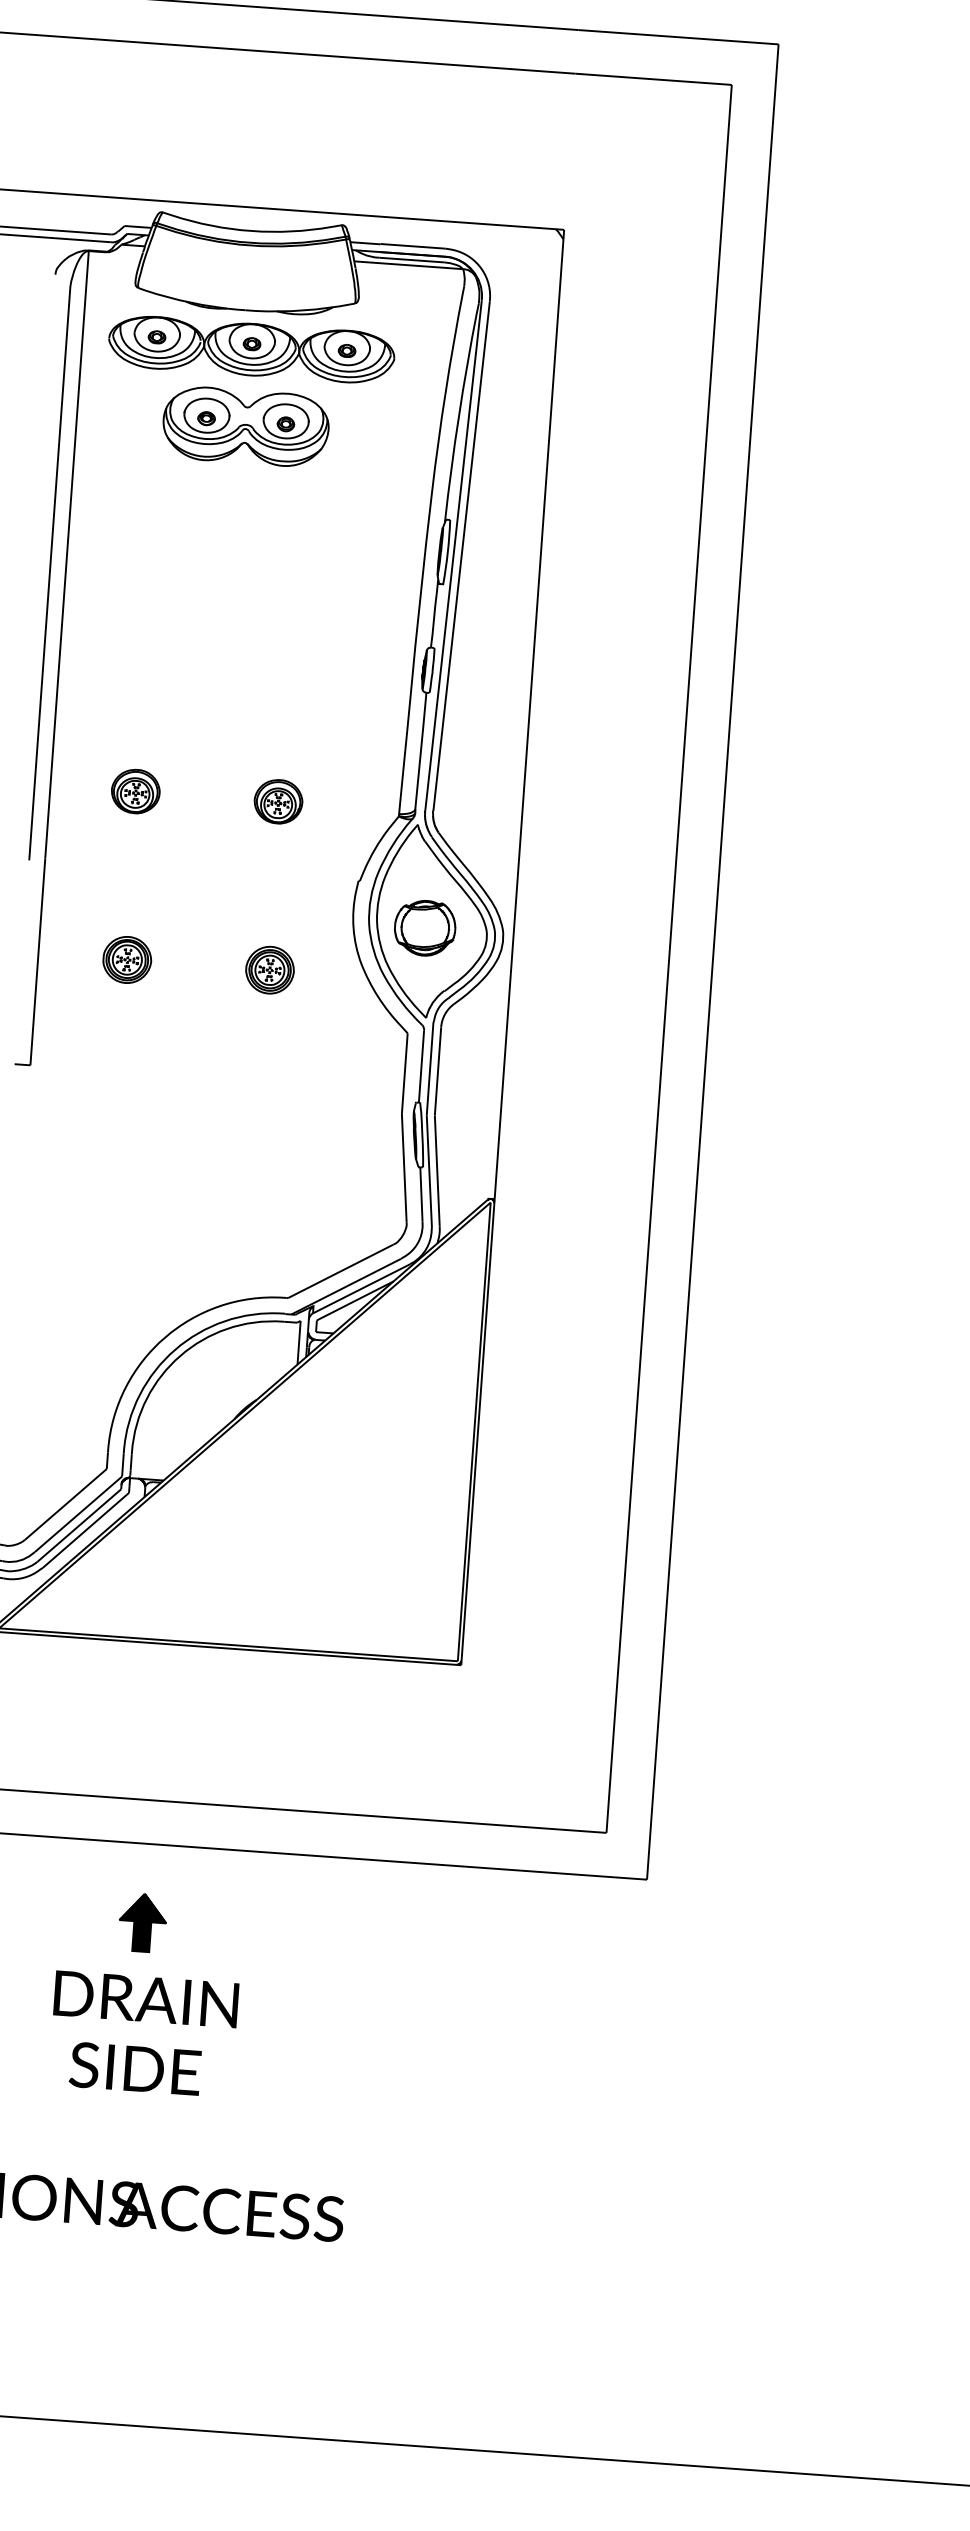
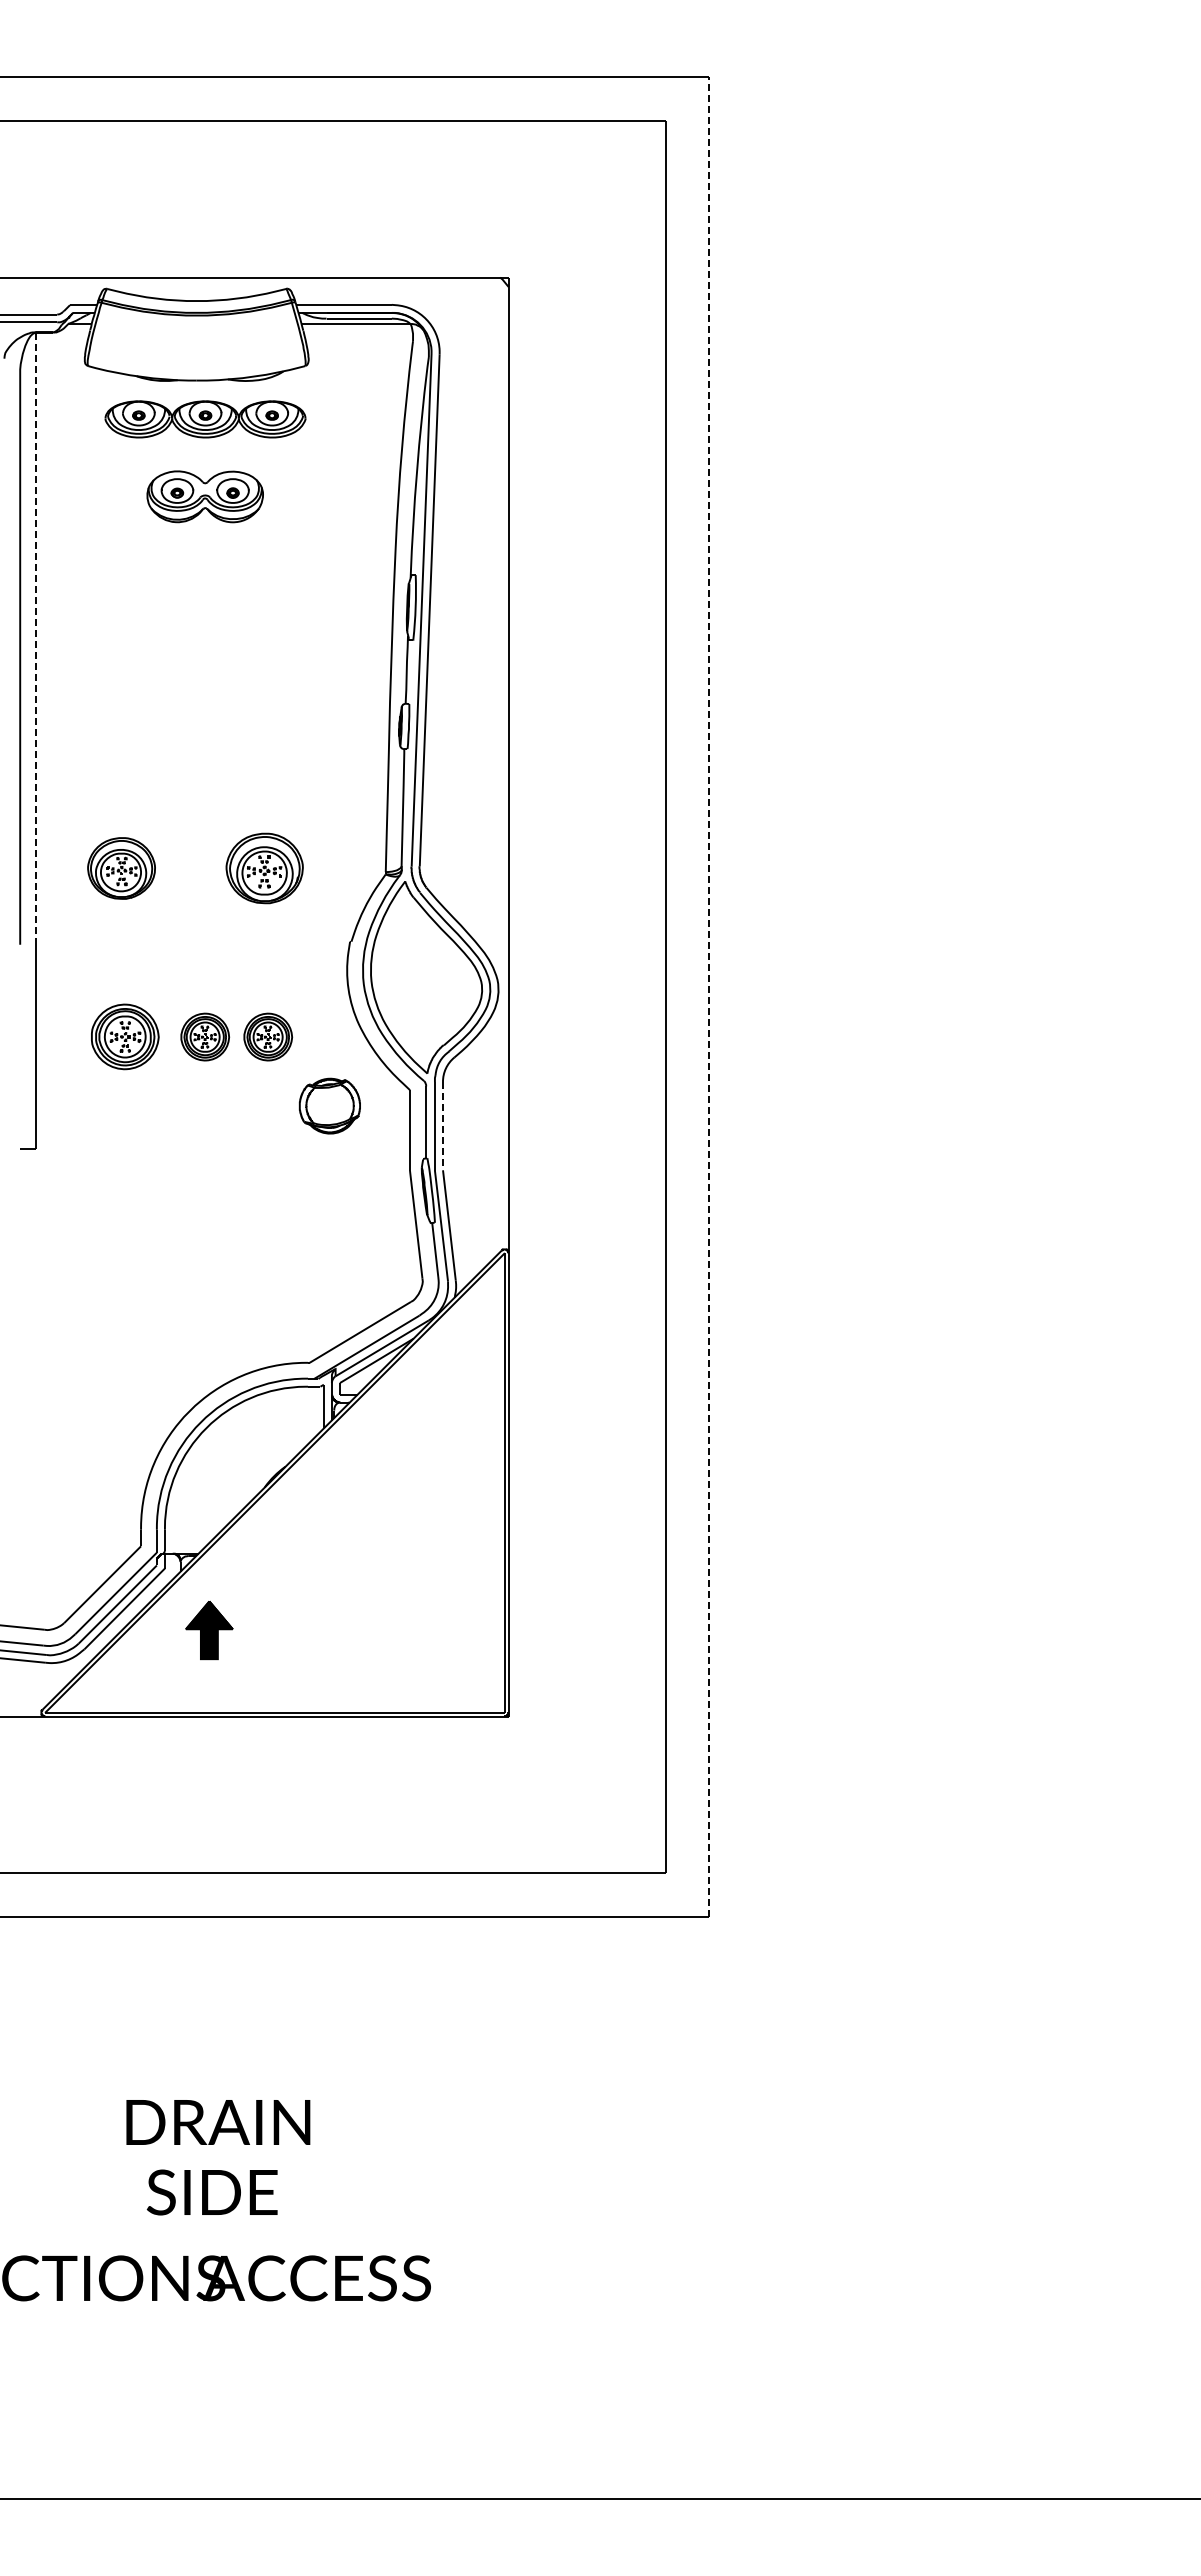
part: (251, 349) -> (205, 419), size x0.7
part: (245, 426) -> (204, 496), size x0.7
line: (67, 554) -> (36, 636), solid -> dashed
part: (135, 791) -> (121, 868), size x1.4
part: (278, 801) -> (264, 868), size x1.6
part: (424, 927) -> (329, 1105), moved
part: (126, 960) -> (124, 1037), size x1.4
line: (713, 962) -> (709, 997), solid -> dashed
part: (207, 965) -> (205, 1036), added
line: (438, 1071) -> (443, 1126), solid -> dashed
part: (142, 1922) -> (209, 1630), moved
text: (143, 2034) -> (218, 2157), moved

